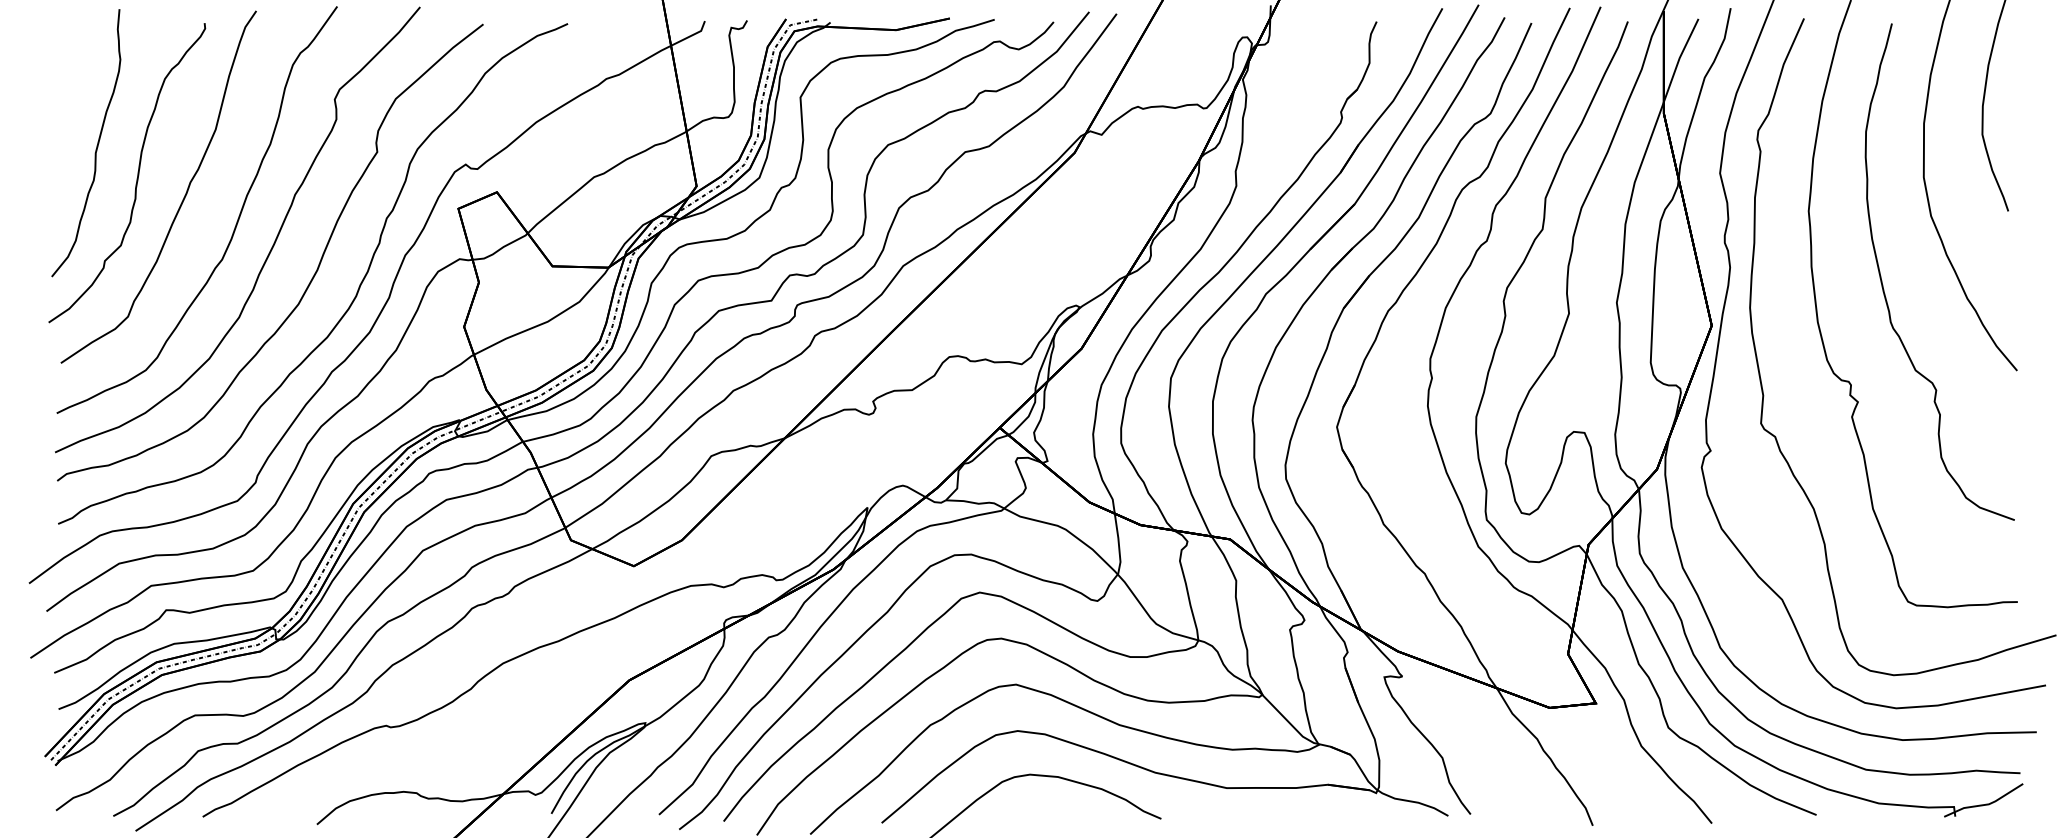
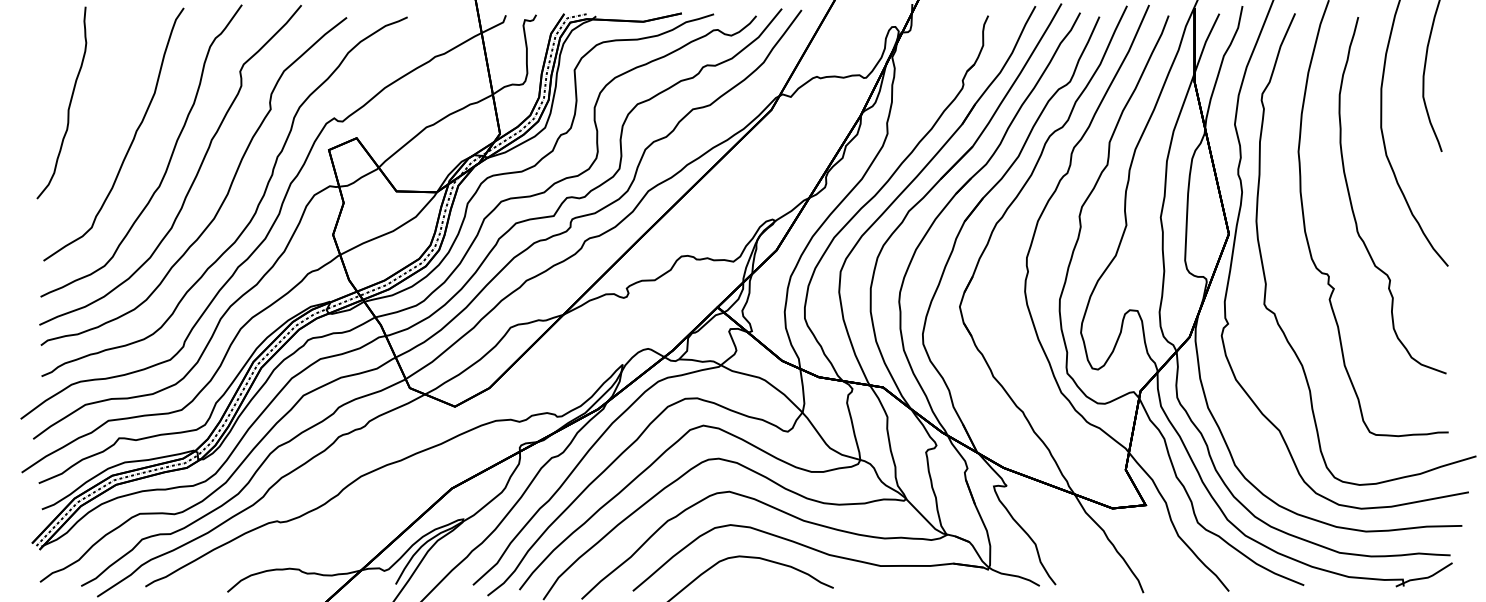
curve: (137, 173) -> (98, 124), removed

